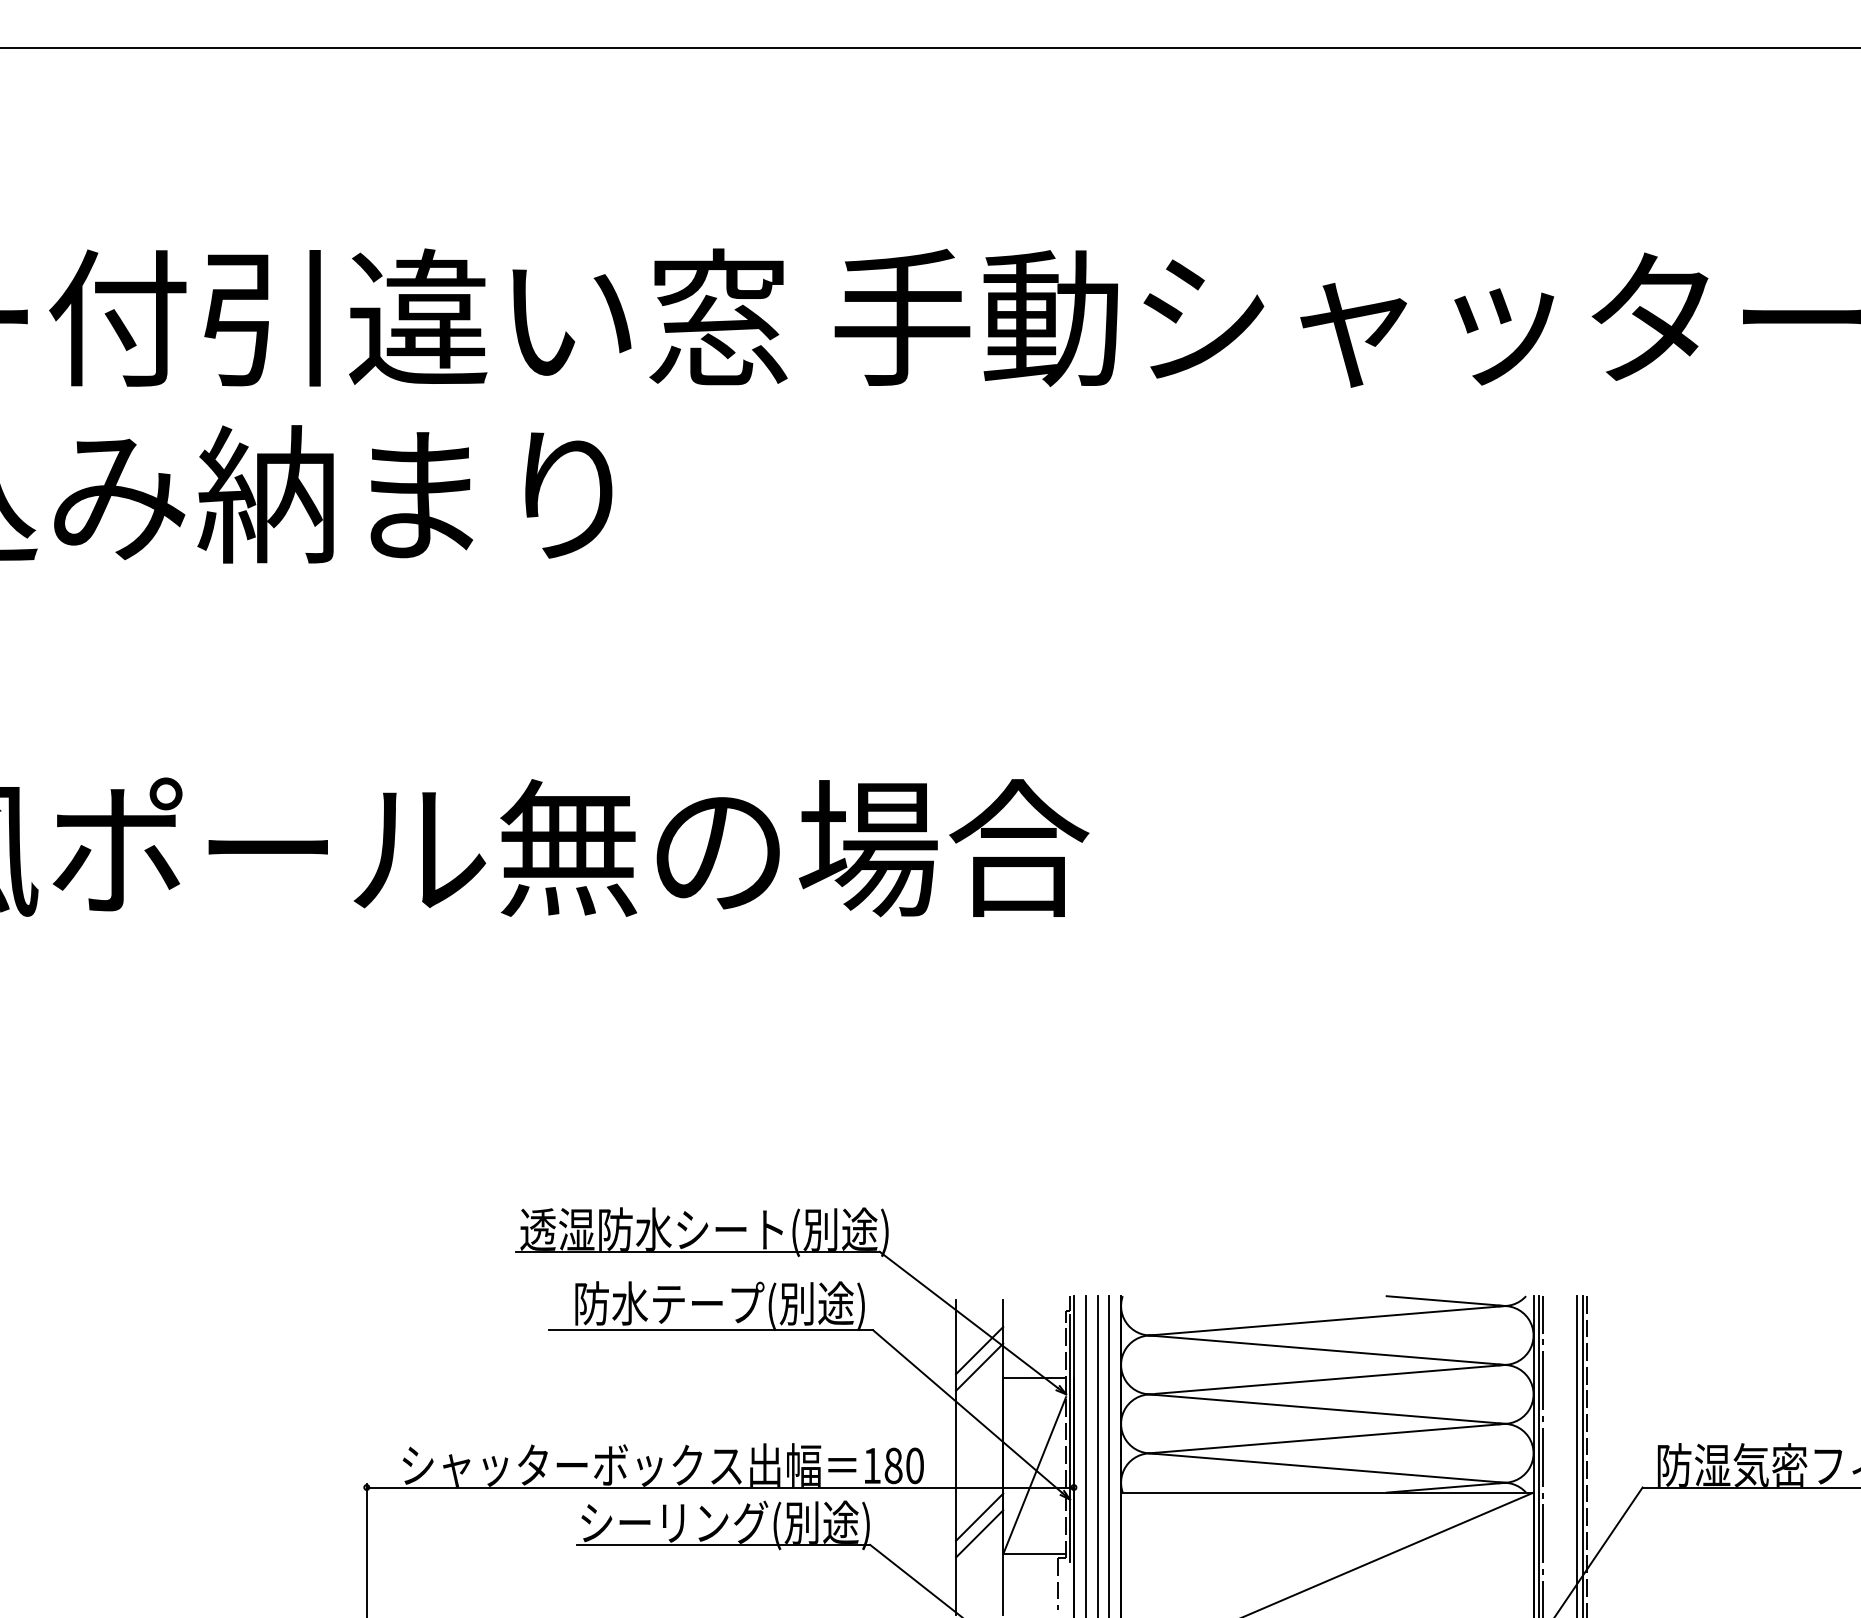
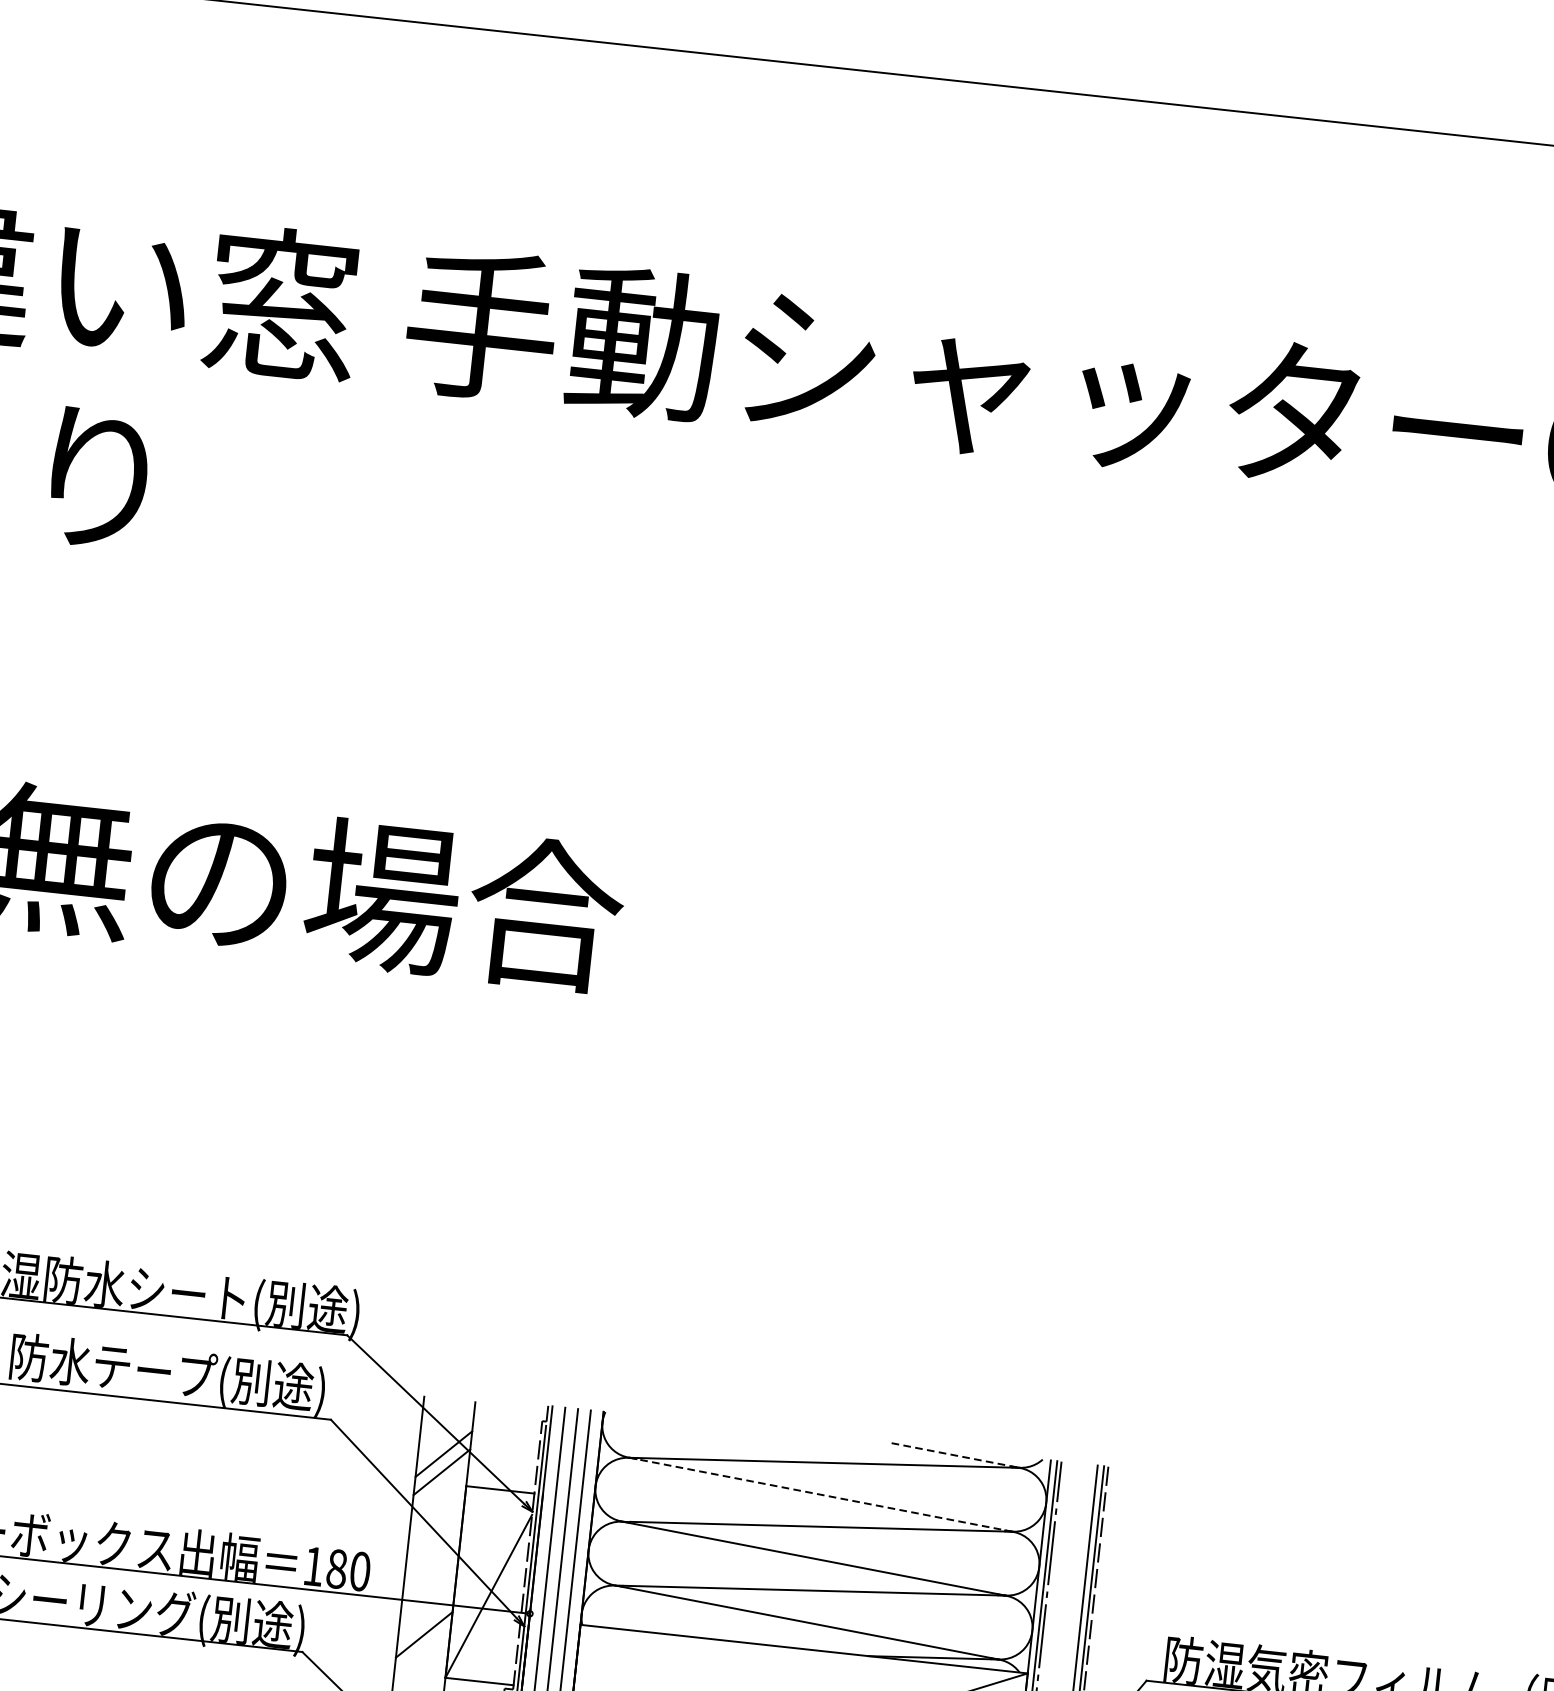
line: (1446, 1301) -> (955, 1455), solid -> dashed
line: (1327, 1350) -> (821, 1495), solid -> dashed
line: (979, 1533) -> (422, 1652), removed

